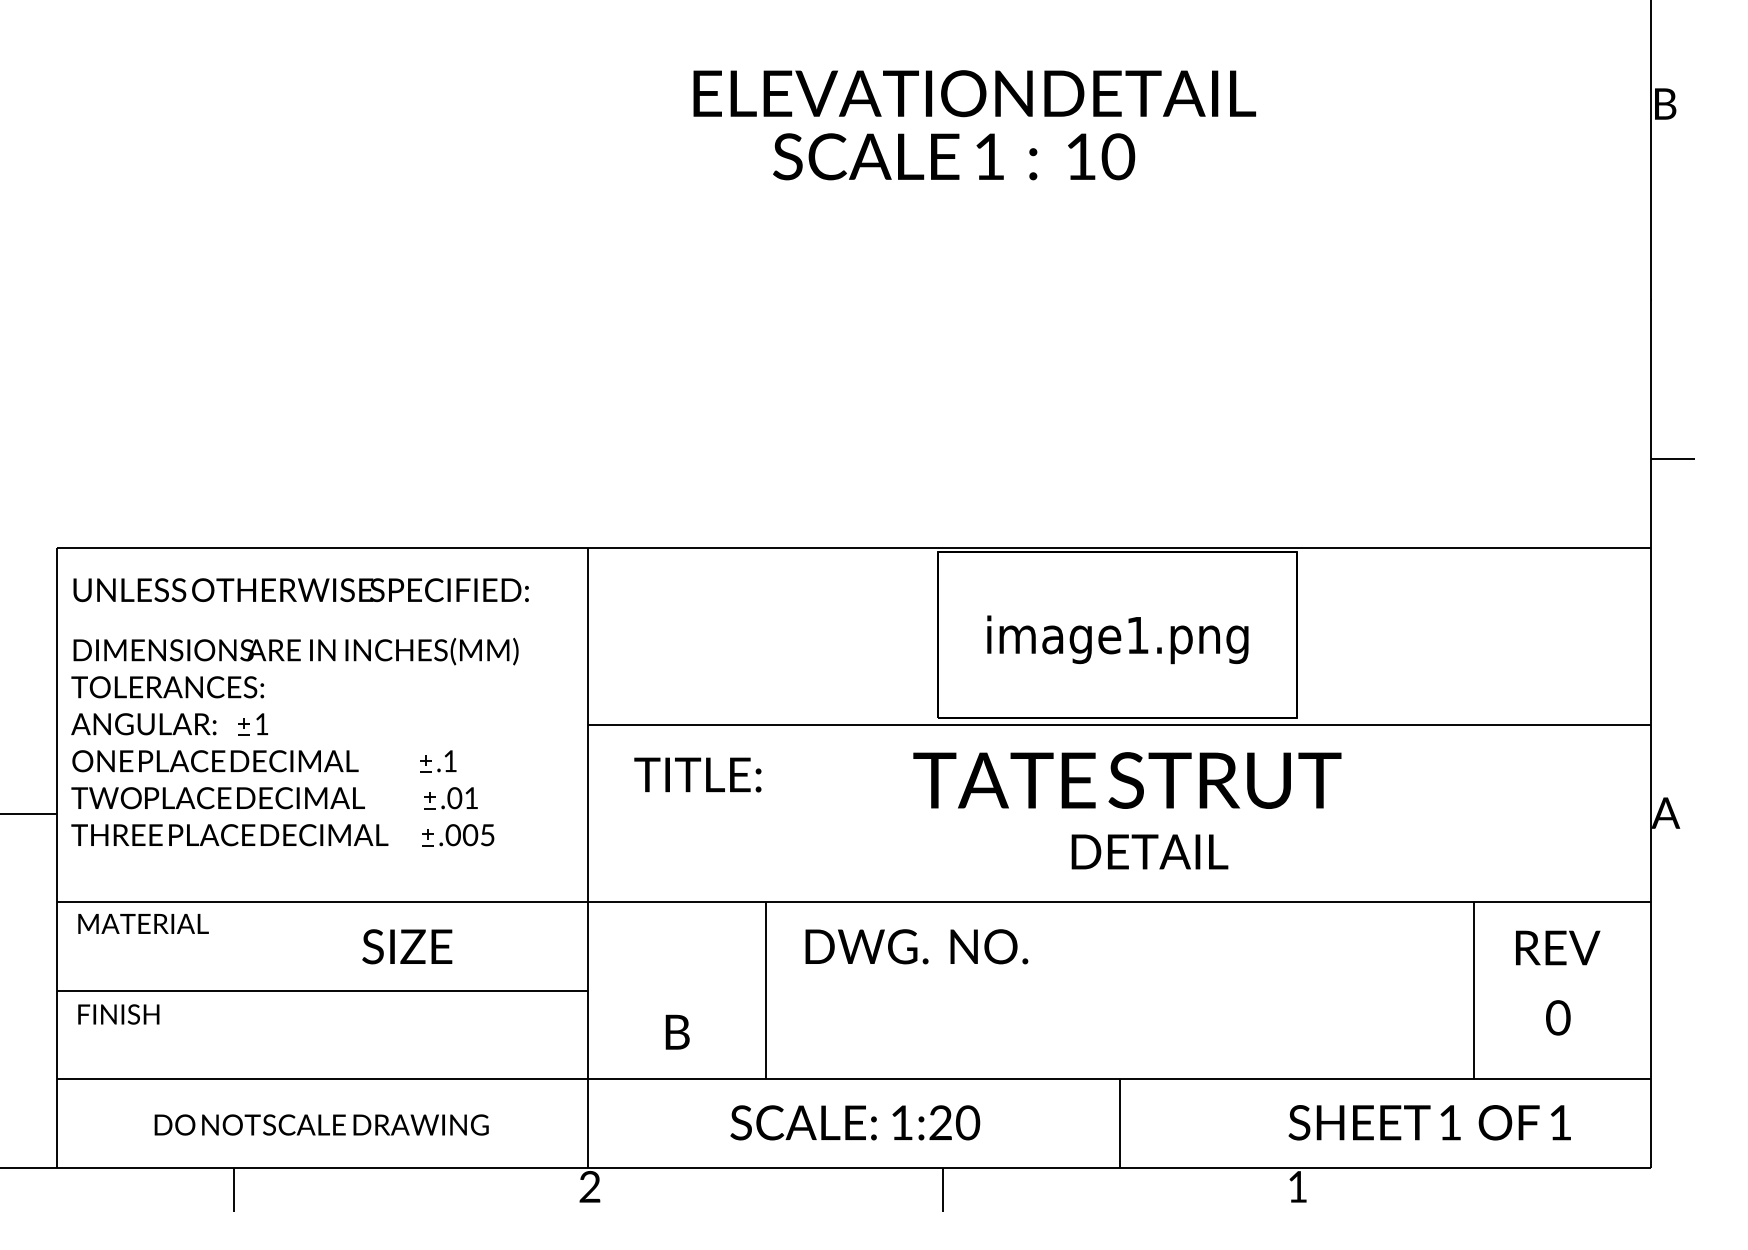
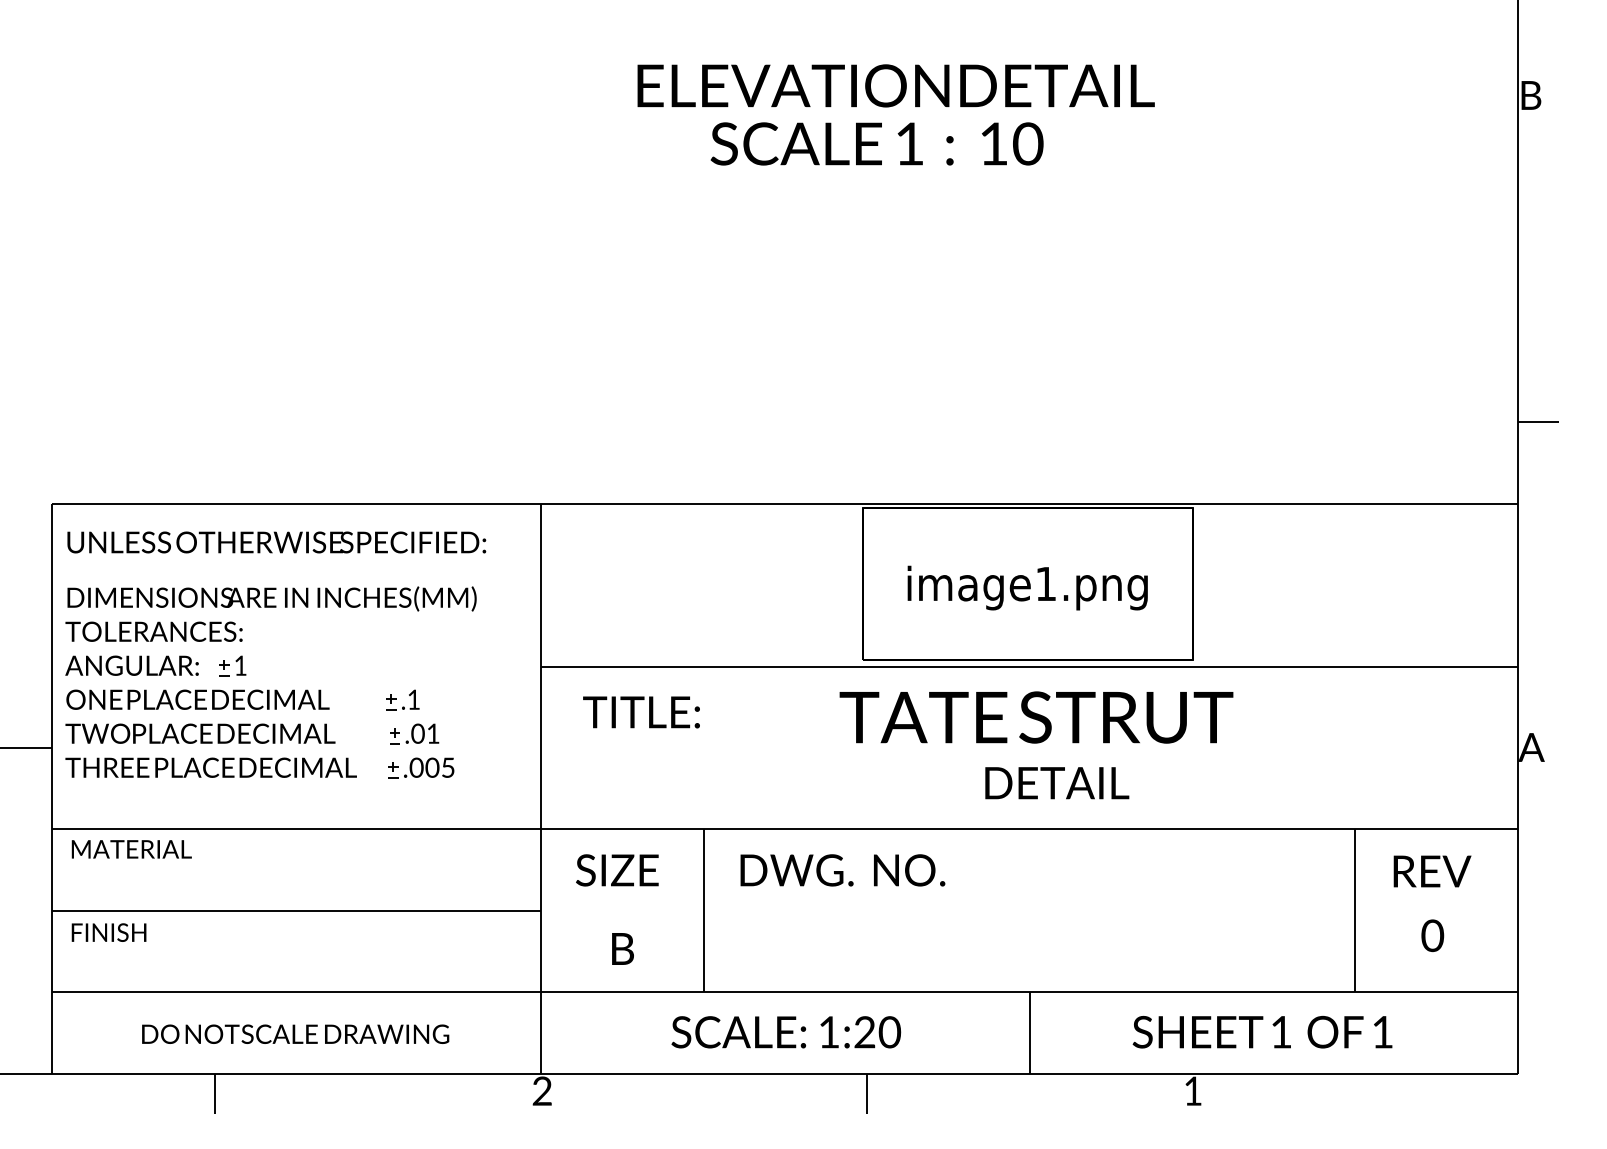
text: (407, 946) -> (617, 870), moved
text: (1429, 1123) -> (1262, 1032), moved

